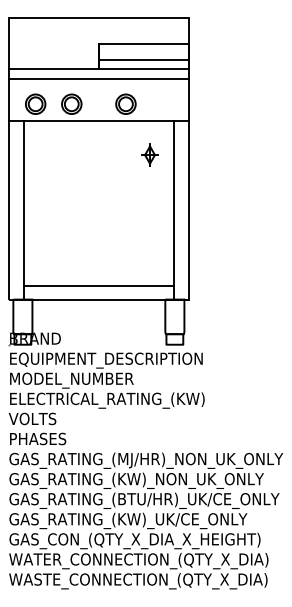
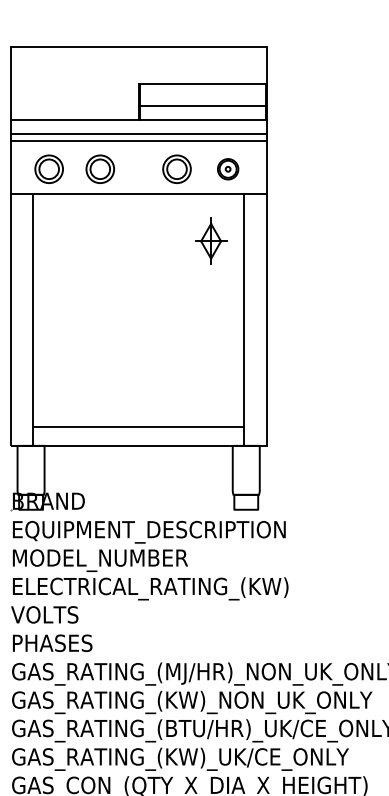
line: (98, 84) -> (138, 141), added
part: (162, 104) -> (228, 169), added
part: (149, 154) -> (210, 240), size x1.43

